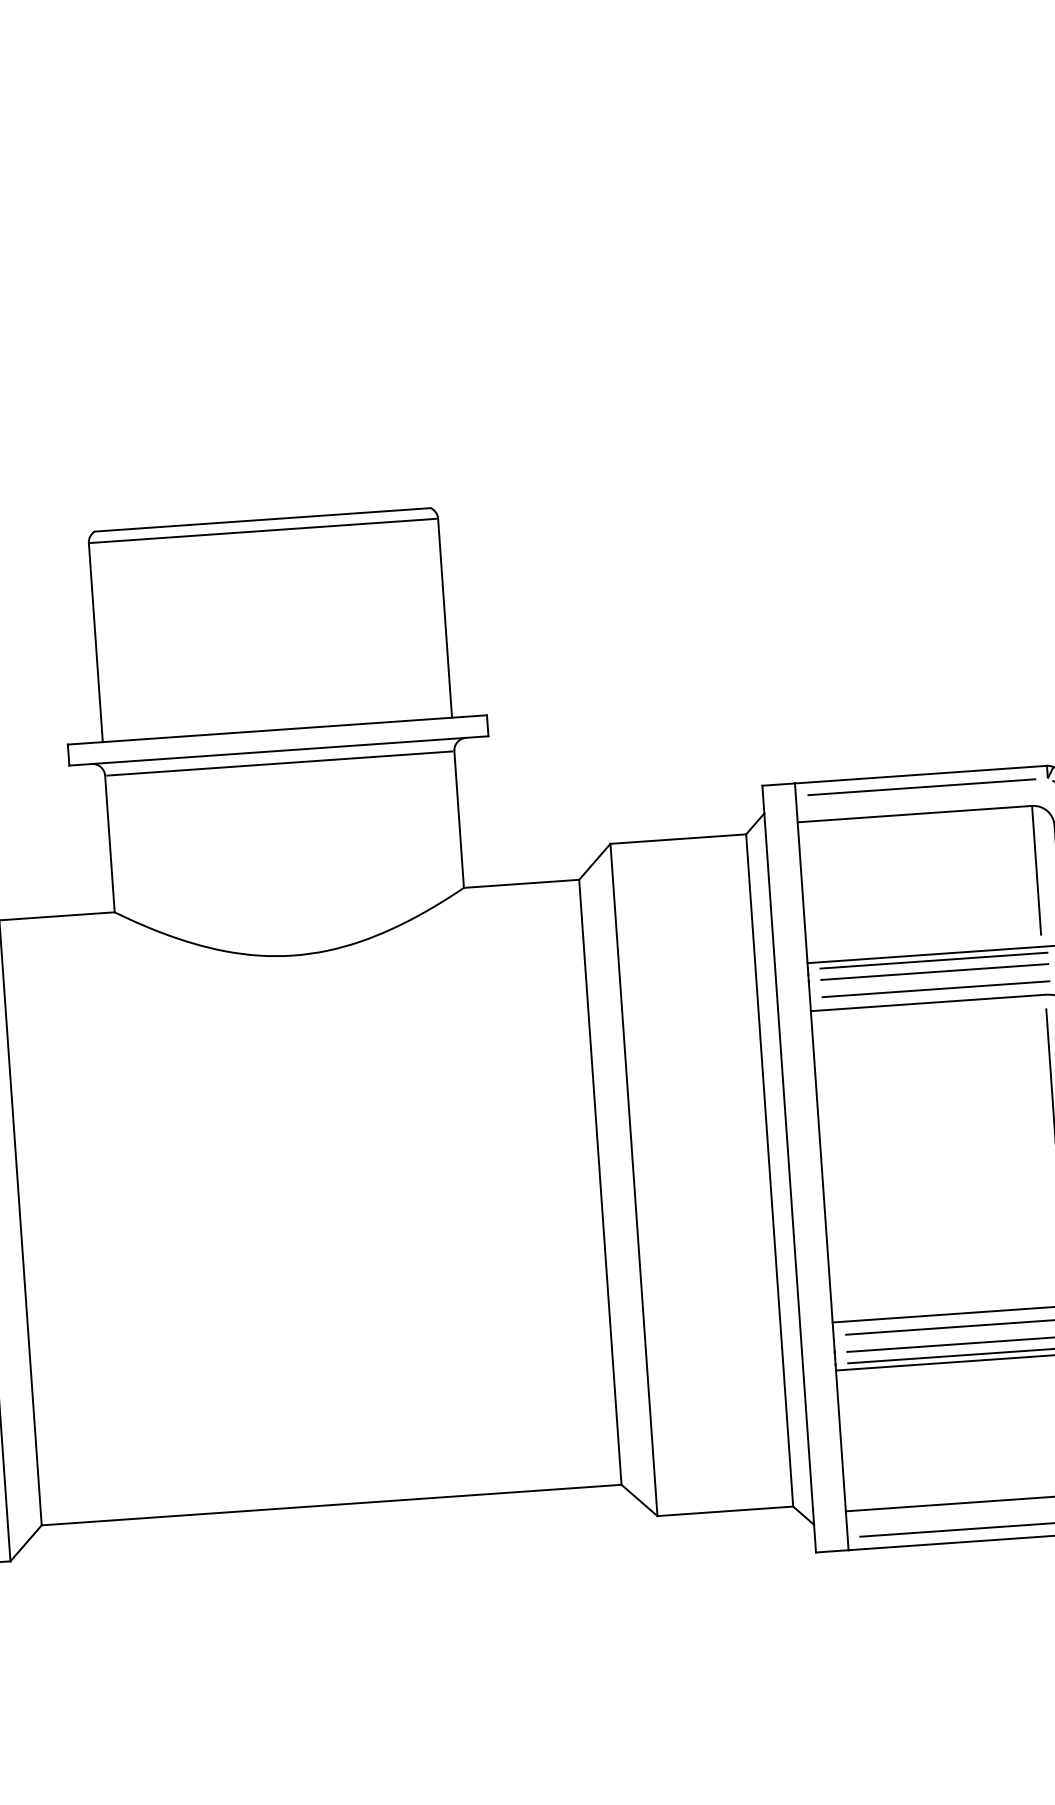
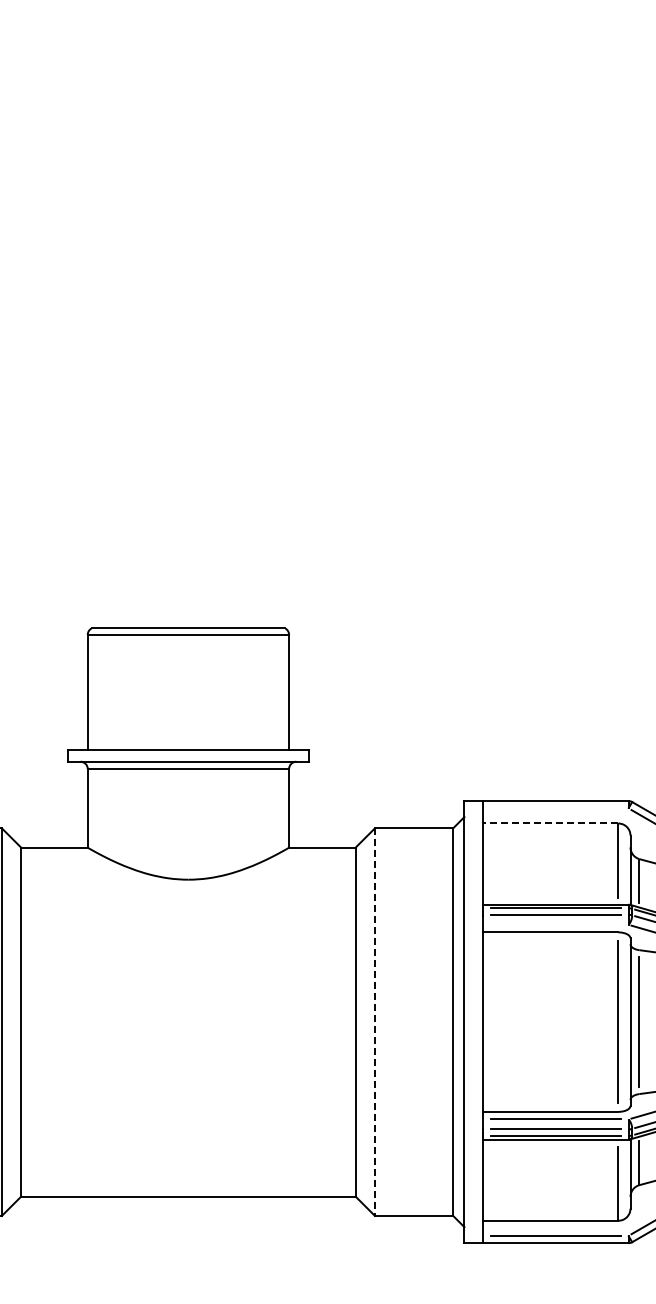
line: (921, 787) -> (555, 808), removed
line: (914, 814) -> (550, 823), solid -> dashed
line: (935, 988) -> (555, 924), removed
line: (633, 1180) -> (374, 1022), solid -> dashed

